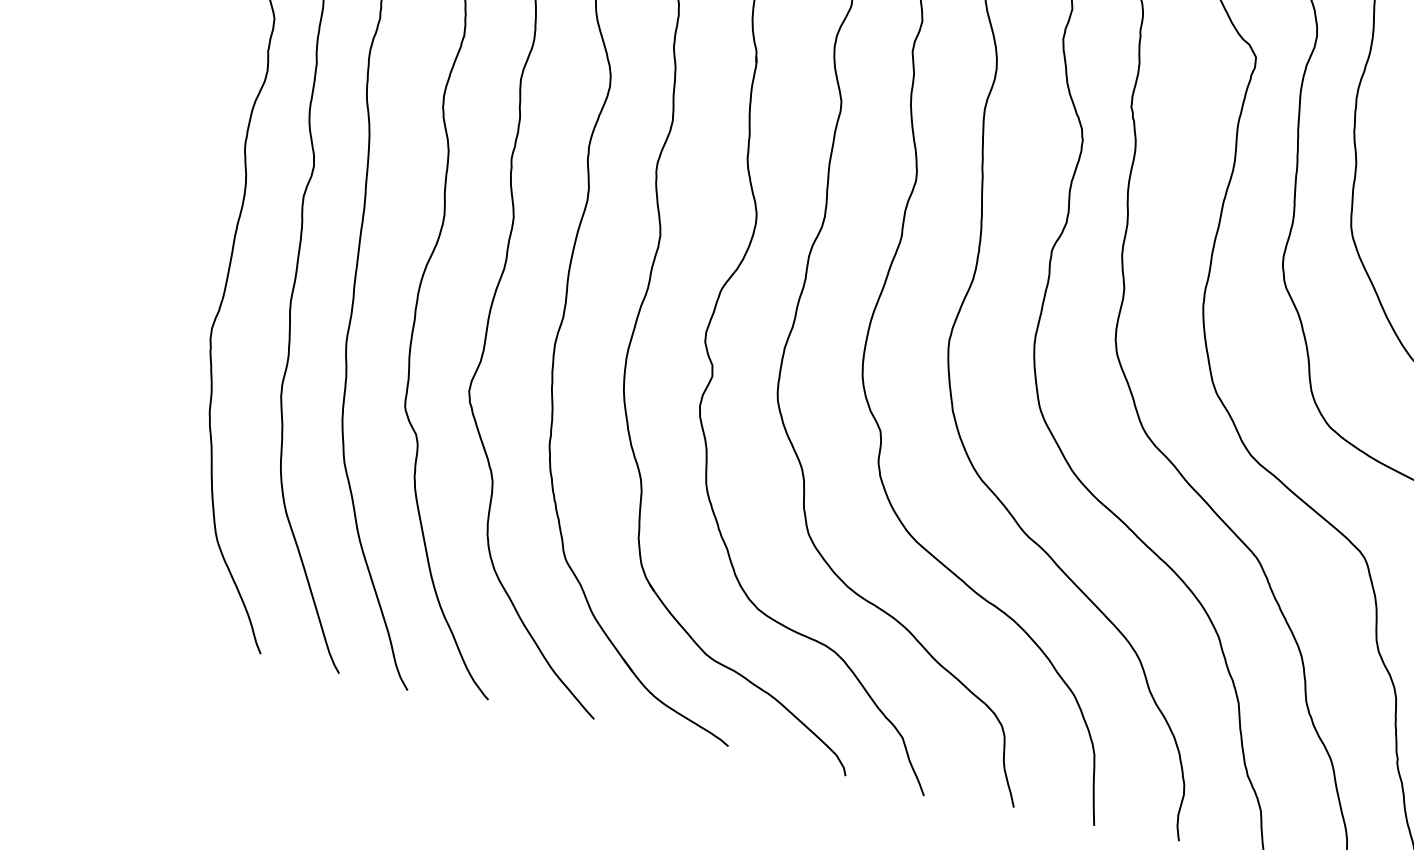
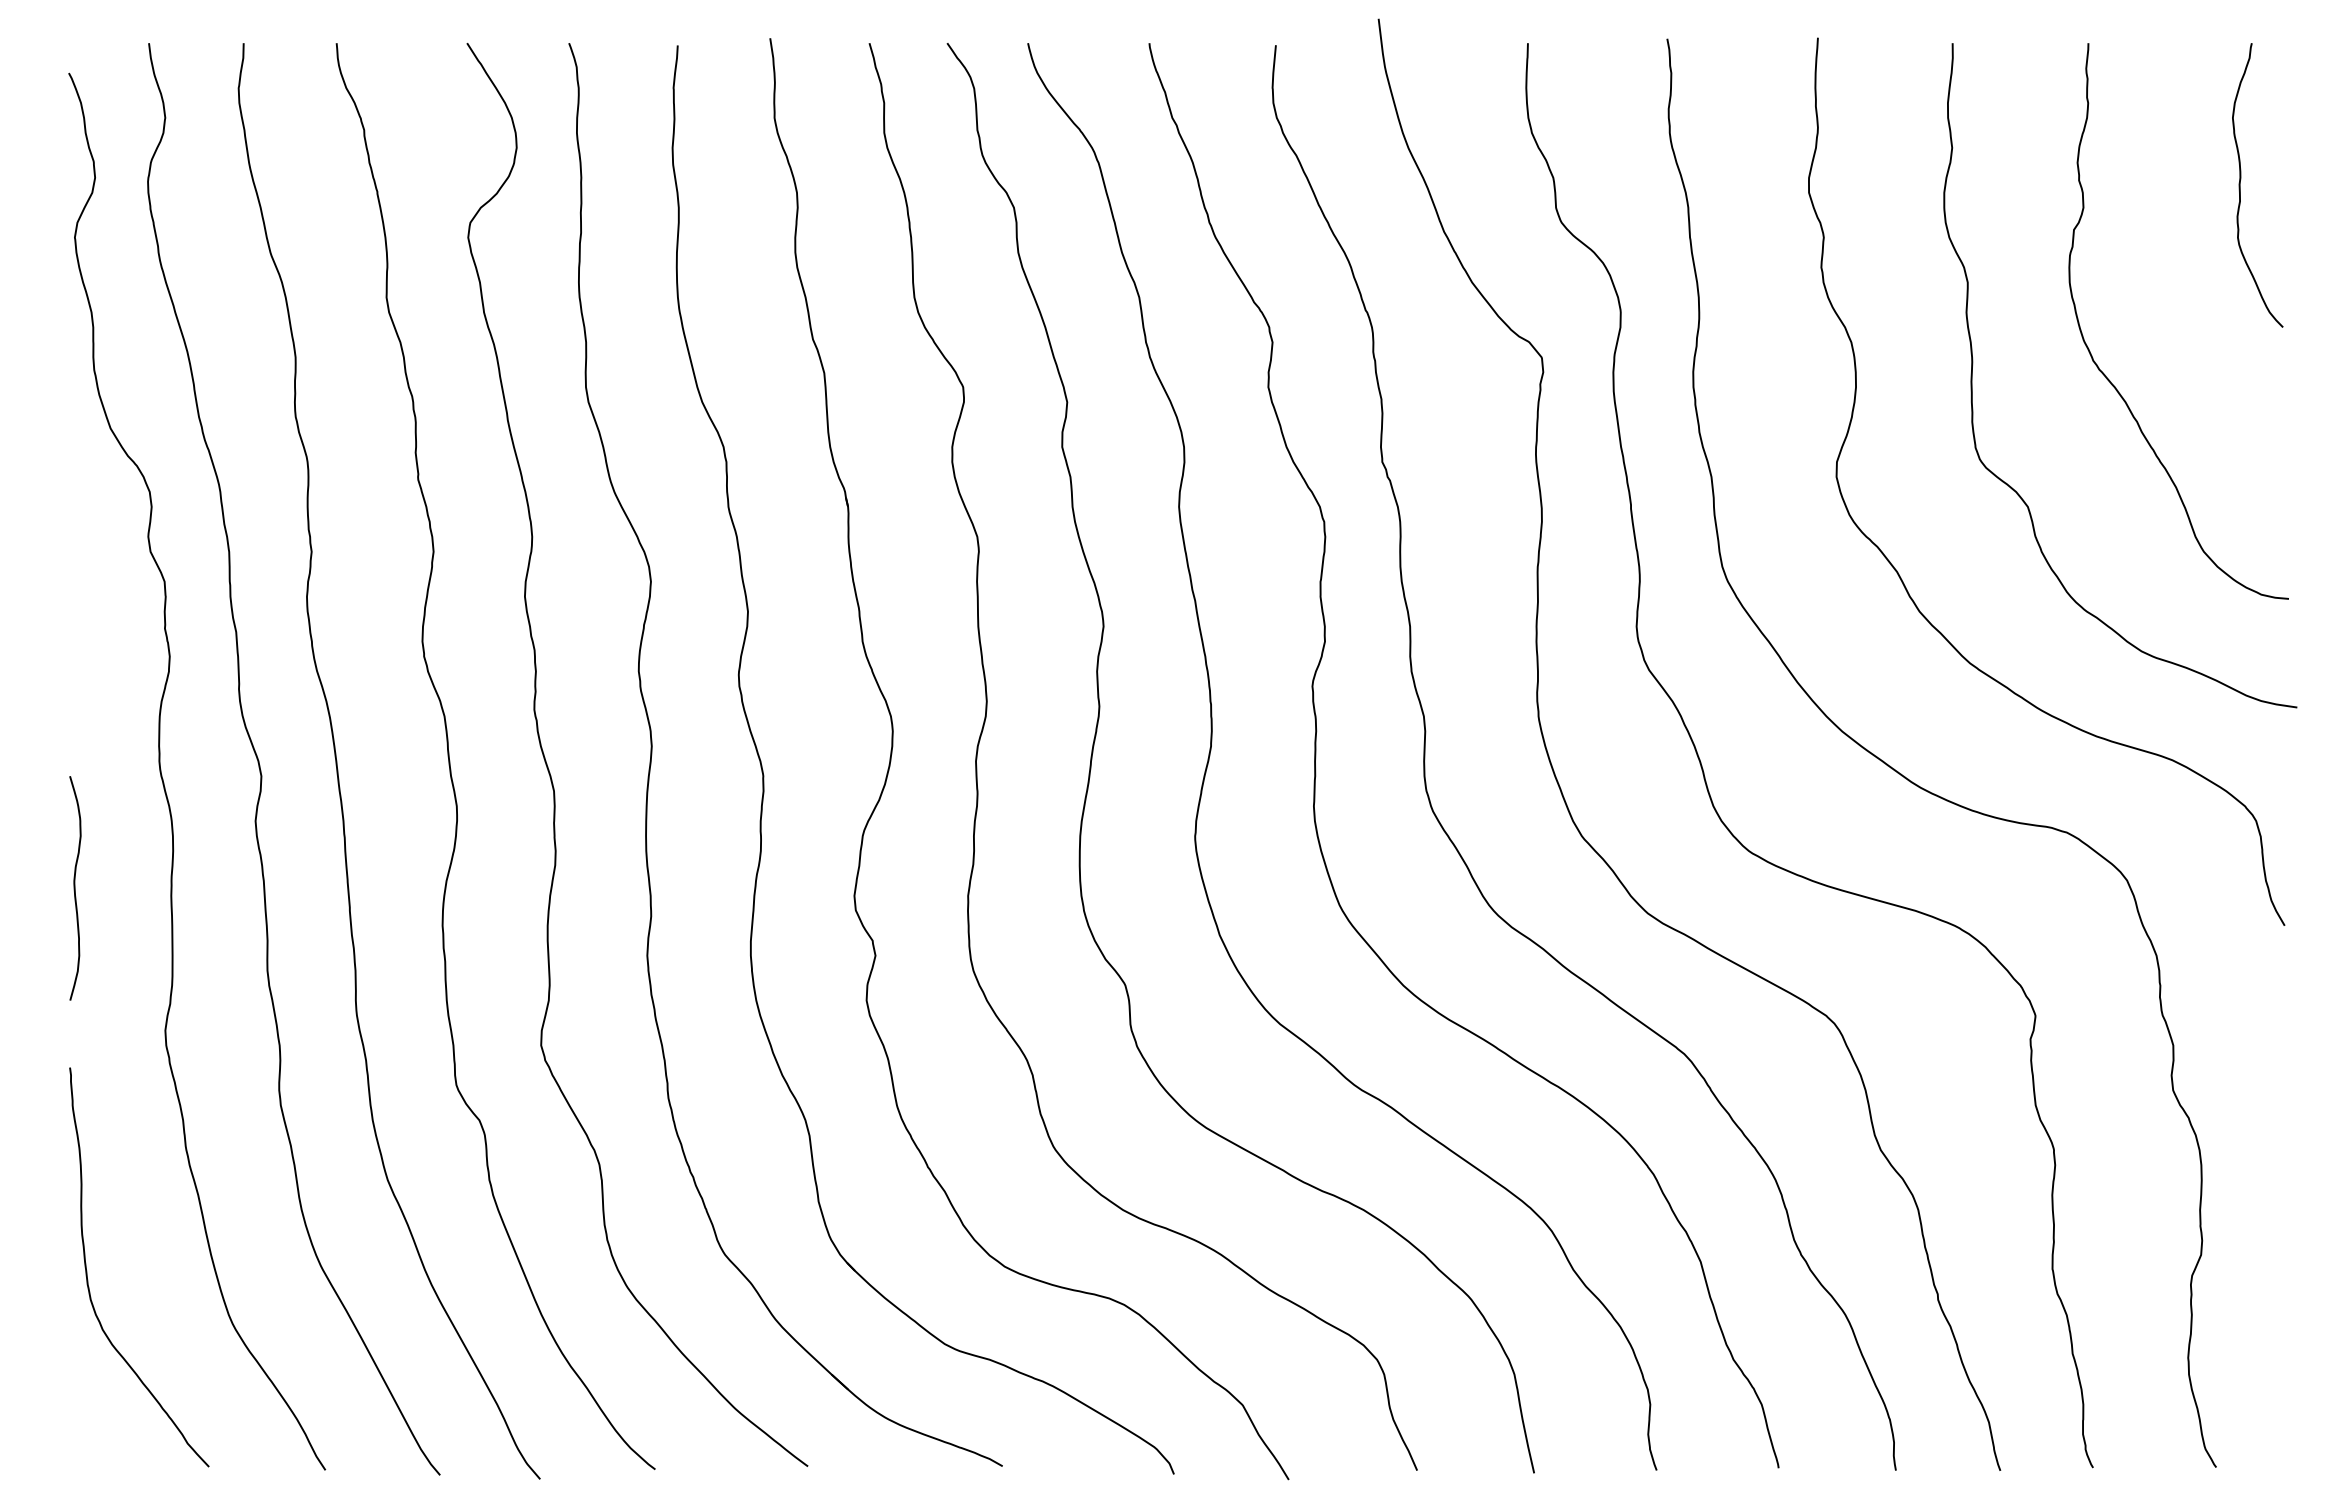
curve: (169, 217) -> (75, 888), added
curve: (124, 482) -> (87, 1270), added

